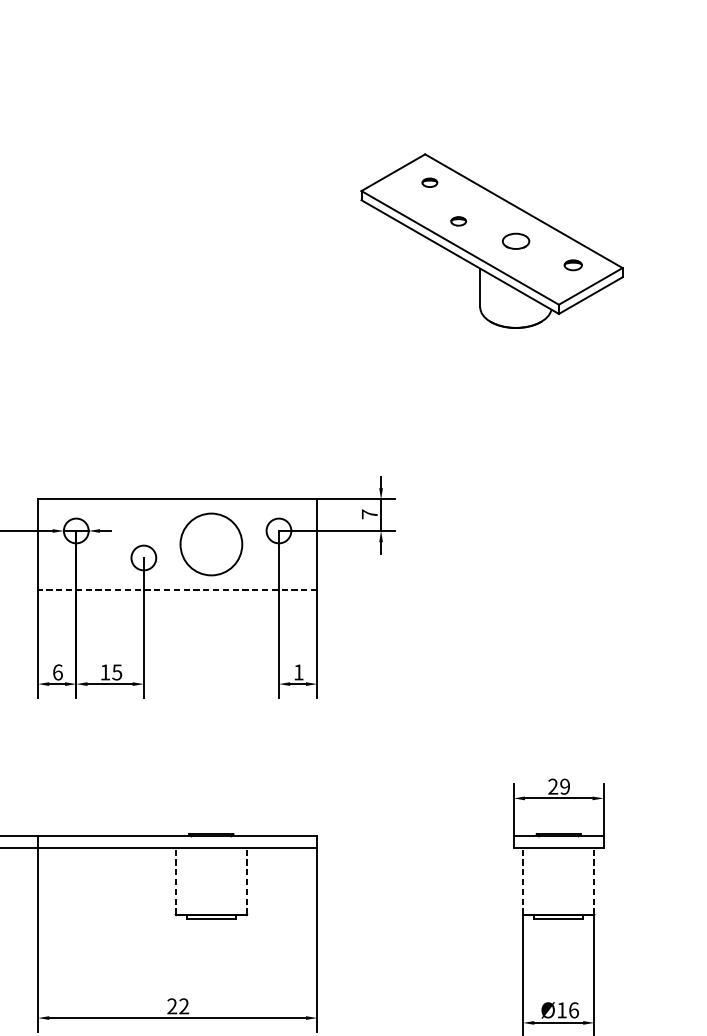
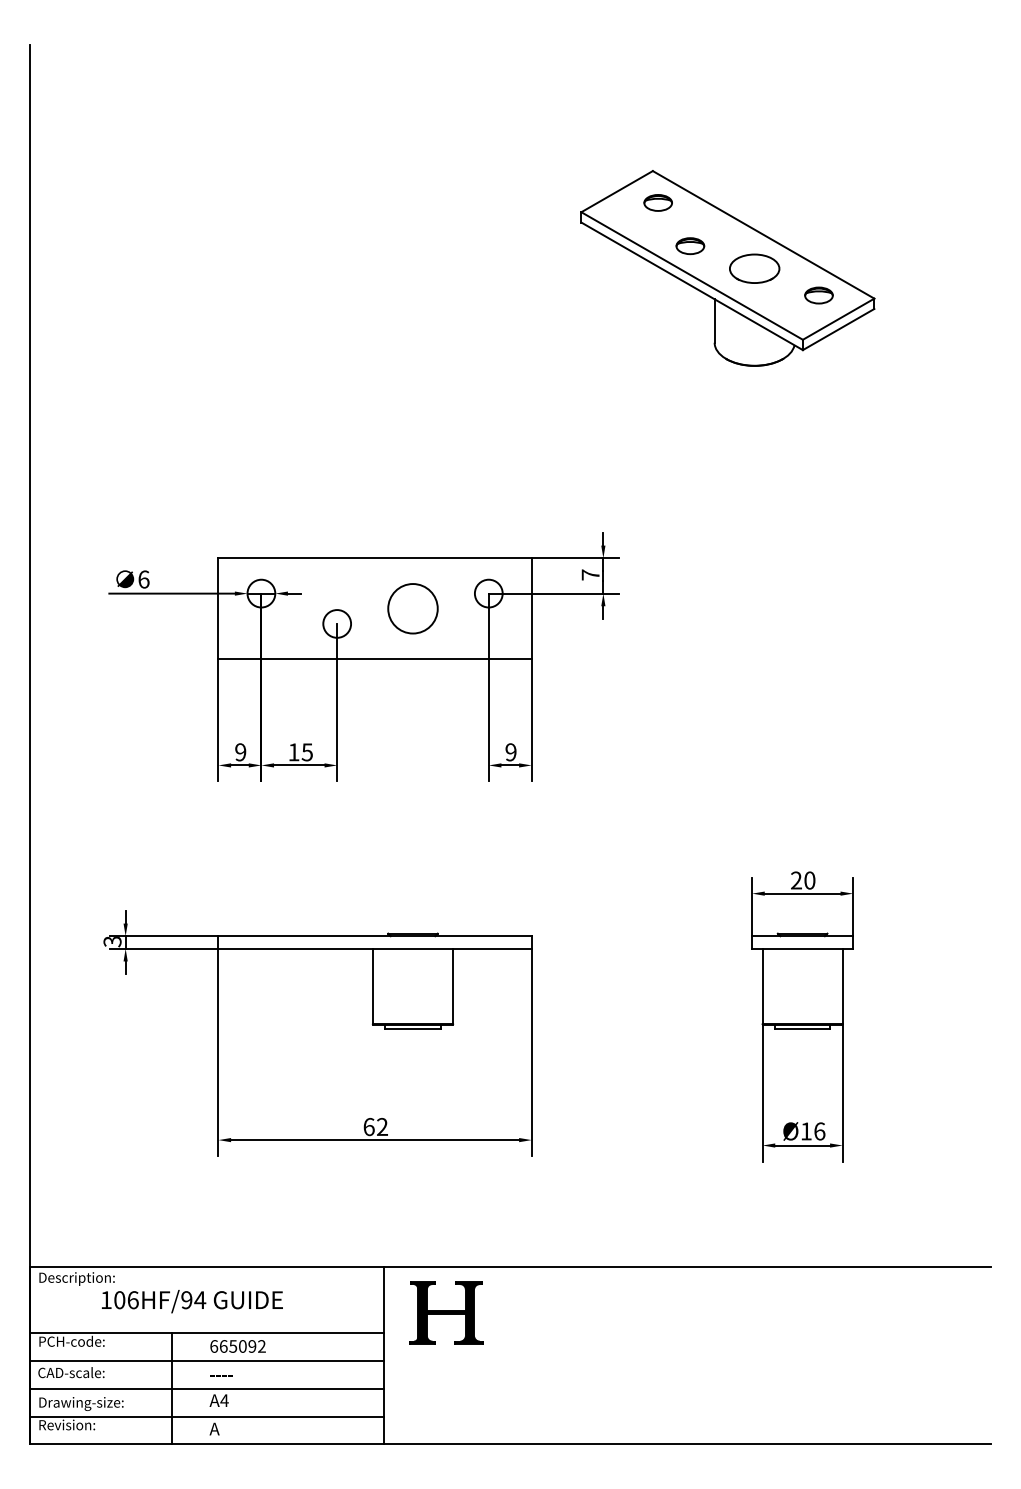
part: (429, 182) -> (657, 202), size x1.67
part: (458, 221) -> (690, 246), size x1.67
part: (515, 241) -> (754, 268), size x1.67
part: (572, 265) -> (818, 295), size x1.43
circle: (210, 544) -> (412, 608), size x0.71
line: (177, 589) -> (375, 659), dashed -> solid
text: (57, 672) -> (240, 752), 6 -> 9
text: (298, 672) -> (510, 752), 1 -> 9
text: (564, 786) -> (809, 880), 29 -> 20
line: (175, 881) -> (372, 986), dashed -> solid
line: (247, 881) -> (453, 986), dashed -> solid
line: (522, 881) -> (762, 986), dashed -> solid
line: (594, 881) -> (842, 986), dashed -> solid
text: (171, 1005) -> (368, 1126), 22 -> 62

